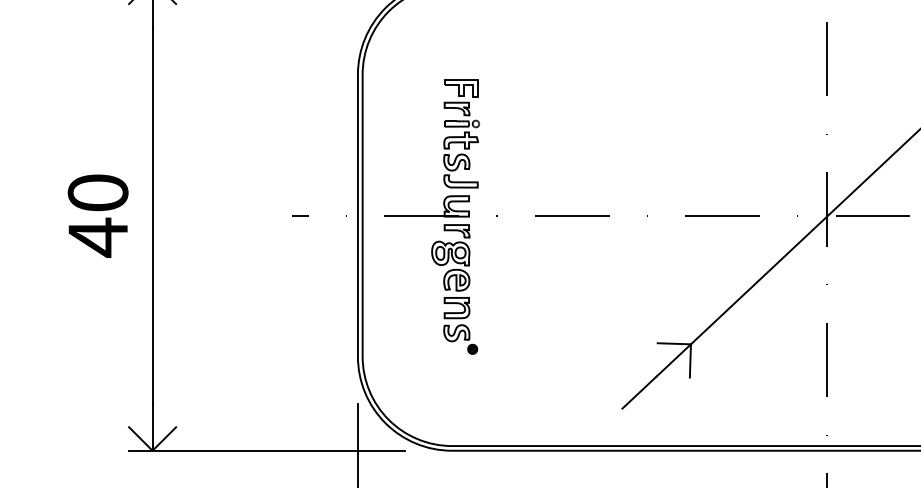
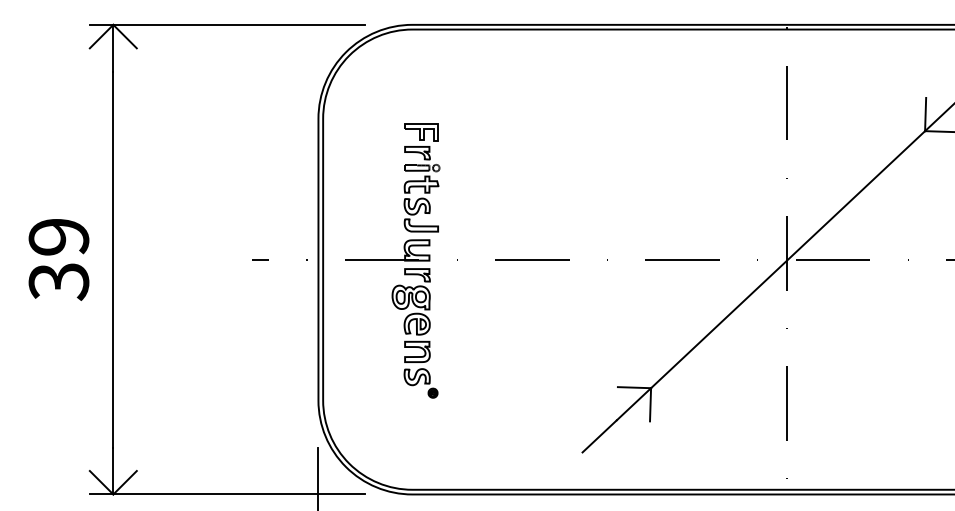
text: (97, 215) -> (58, 259), 40 -> 39

